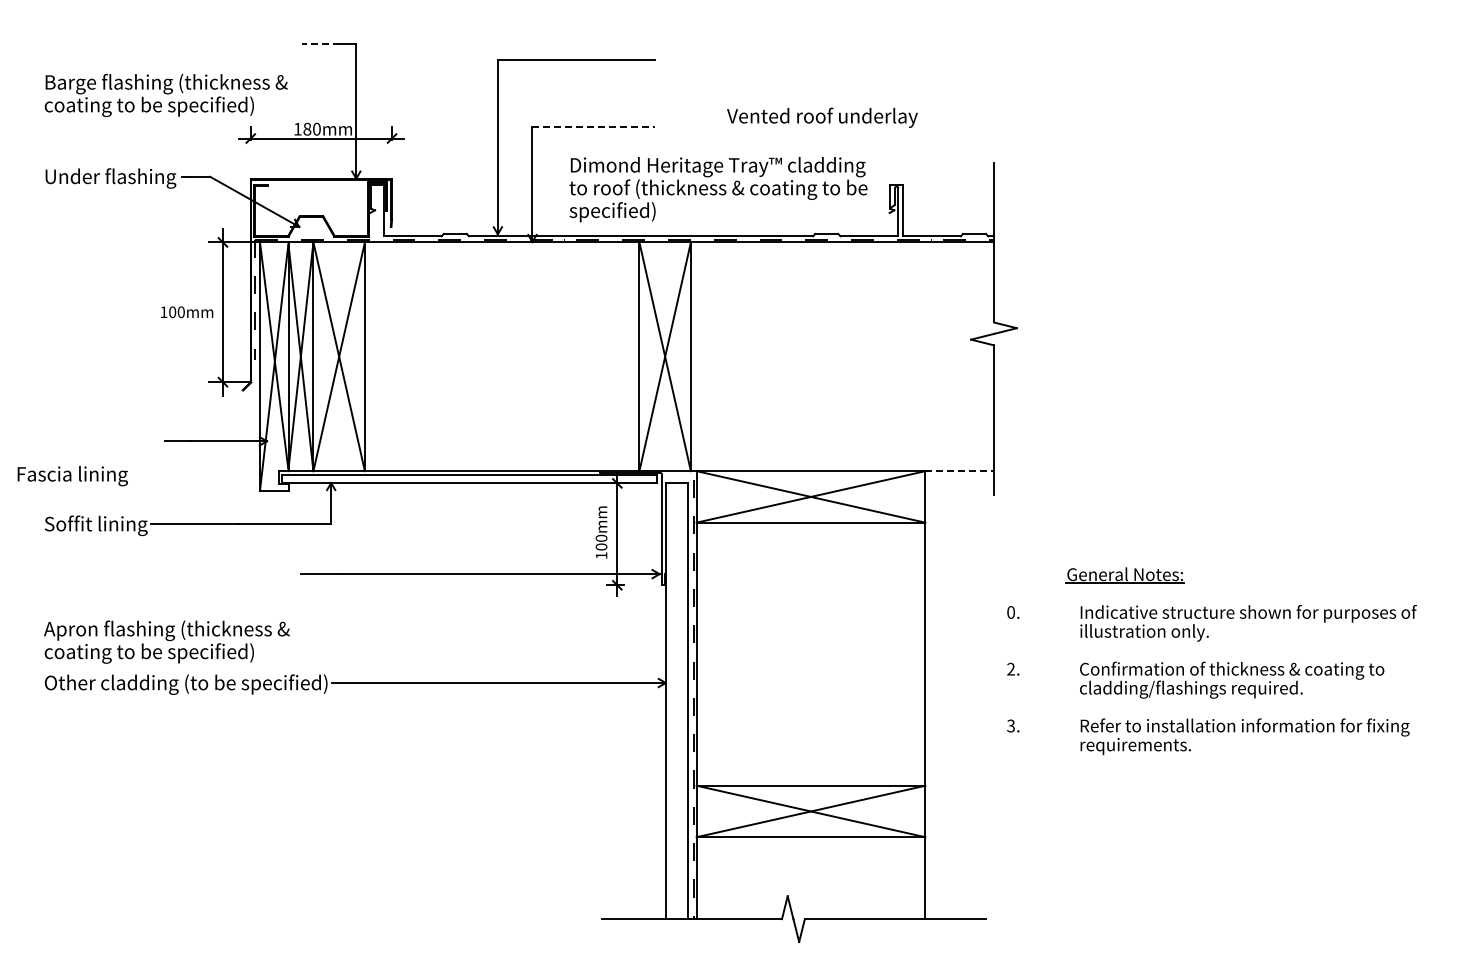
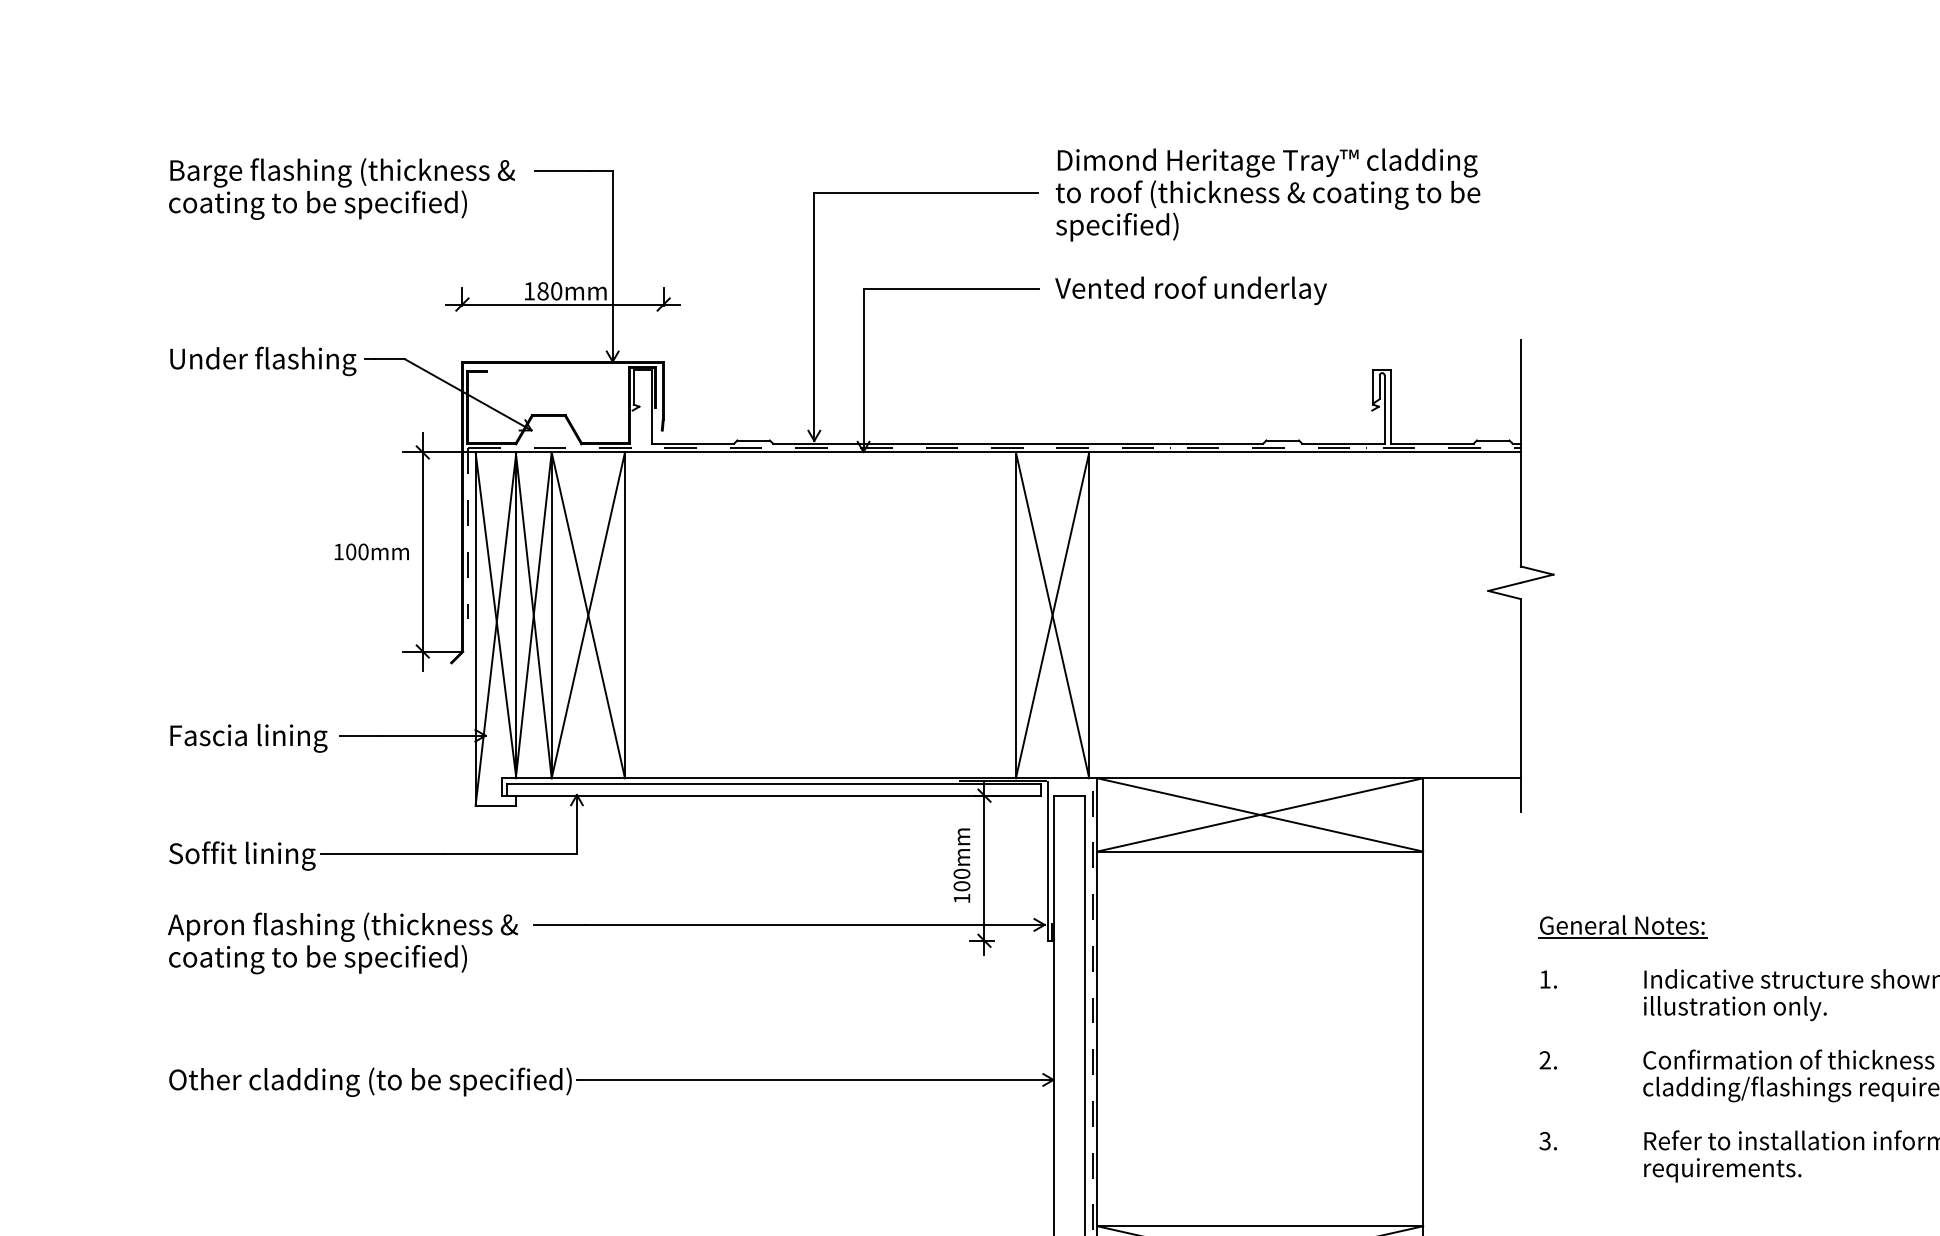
line: (320, 44) -> (561, 170), dashed -> solid
text: (165, 95) -> (341, 189), moved
text: (822, 117) -> (1191, 290), moved
line: (594, 127) -> (951, 288), dashed -> solid
text: (718, 189) -> (1268, 194), moved
line: (960, 471) -> (1473, 778), dashed -> solid
text: (72, 476) -> (248, 738), moved
part: (1124, 575) -> (1621, 926), moved
text: (1010, 612) -> (1544, 979), 0. -> 1.
text: (166, 641) -> (342, 942), moved

